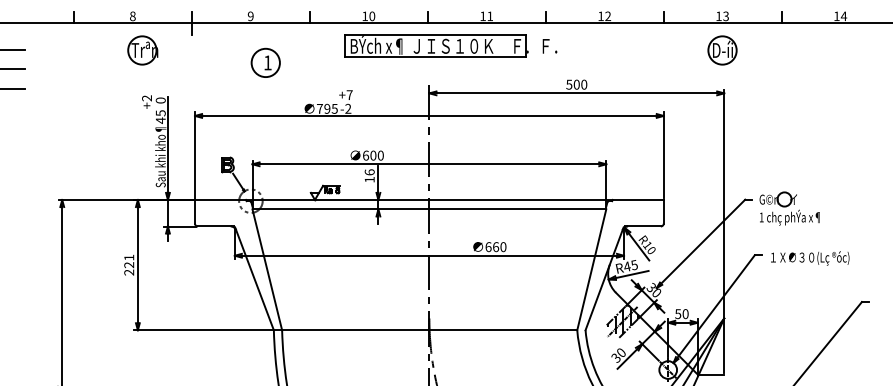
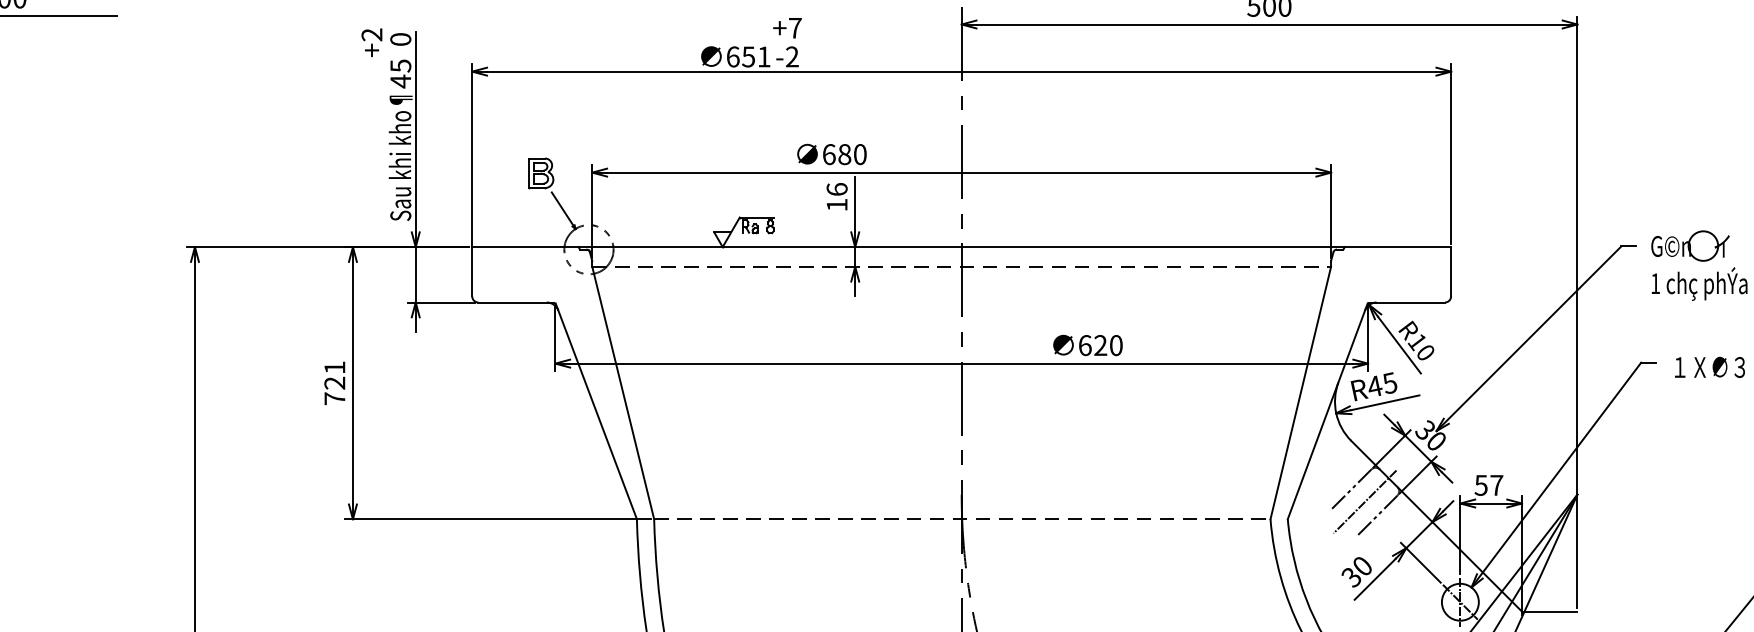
text: (327, 108) -> (748, 56), 795 -> 651
text: (373, 155) -> (844, 154), 600 -> 680
line: (429, 209) -> (961, 267), solid -> dashed
text: (496, 247) -> (1101, 346), 660 -> 620
text: (129, 272) -> (335, 398), 221 -> 721
text: (685, 314) -> (1496, 486), 50 -> 57
hatch: (623, 320) -> (1367, 498), removed
line: (429, 330) -> (961, 519), solid -> dashed

